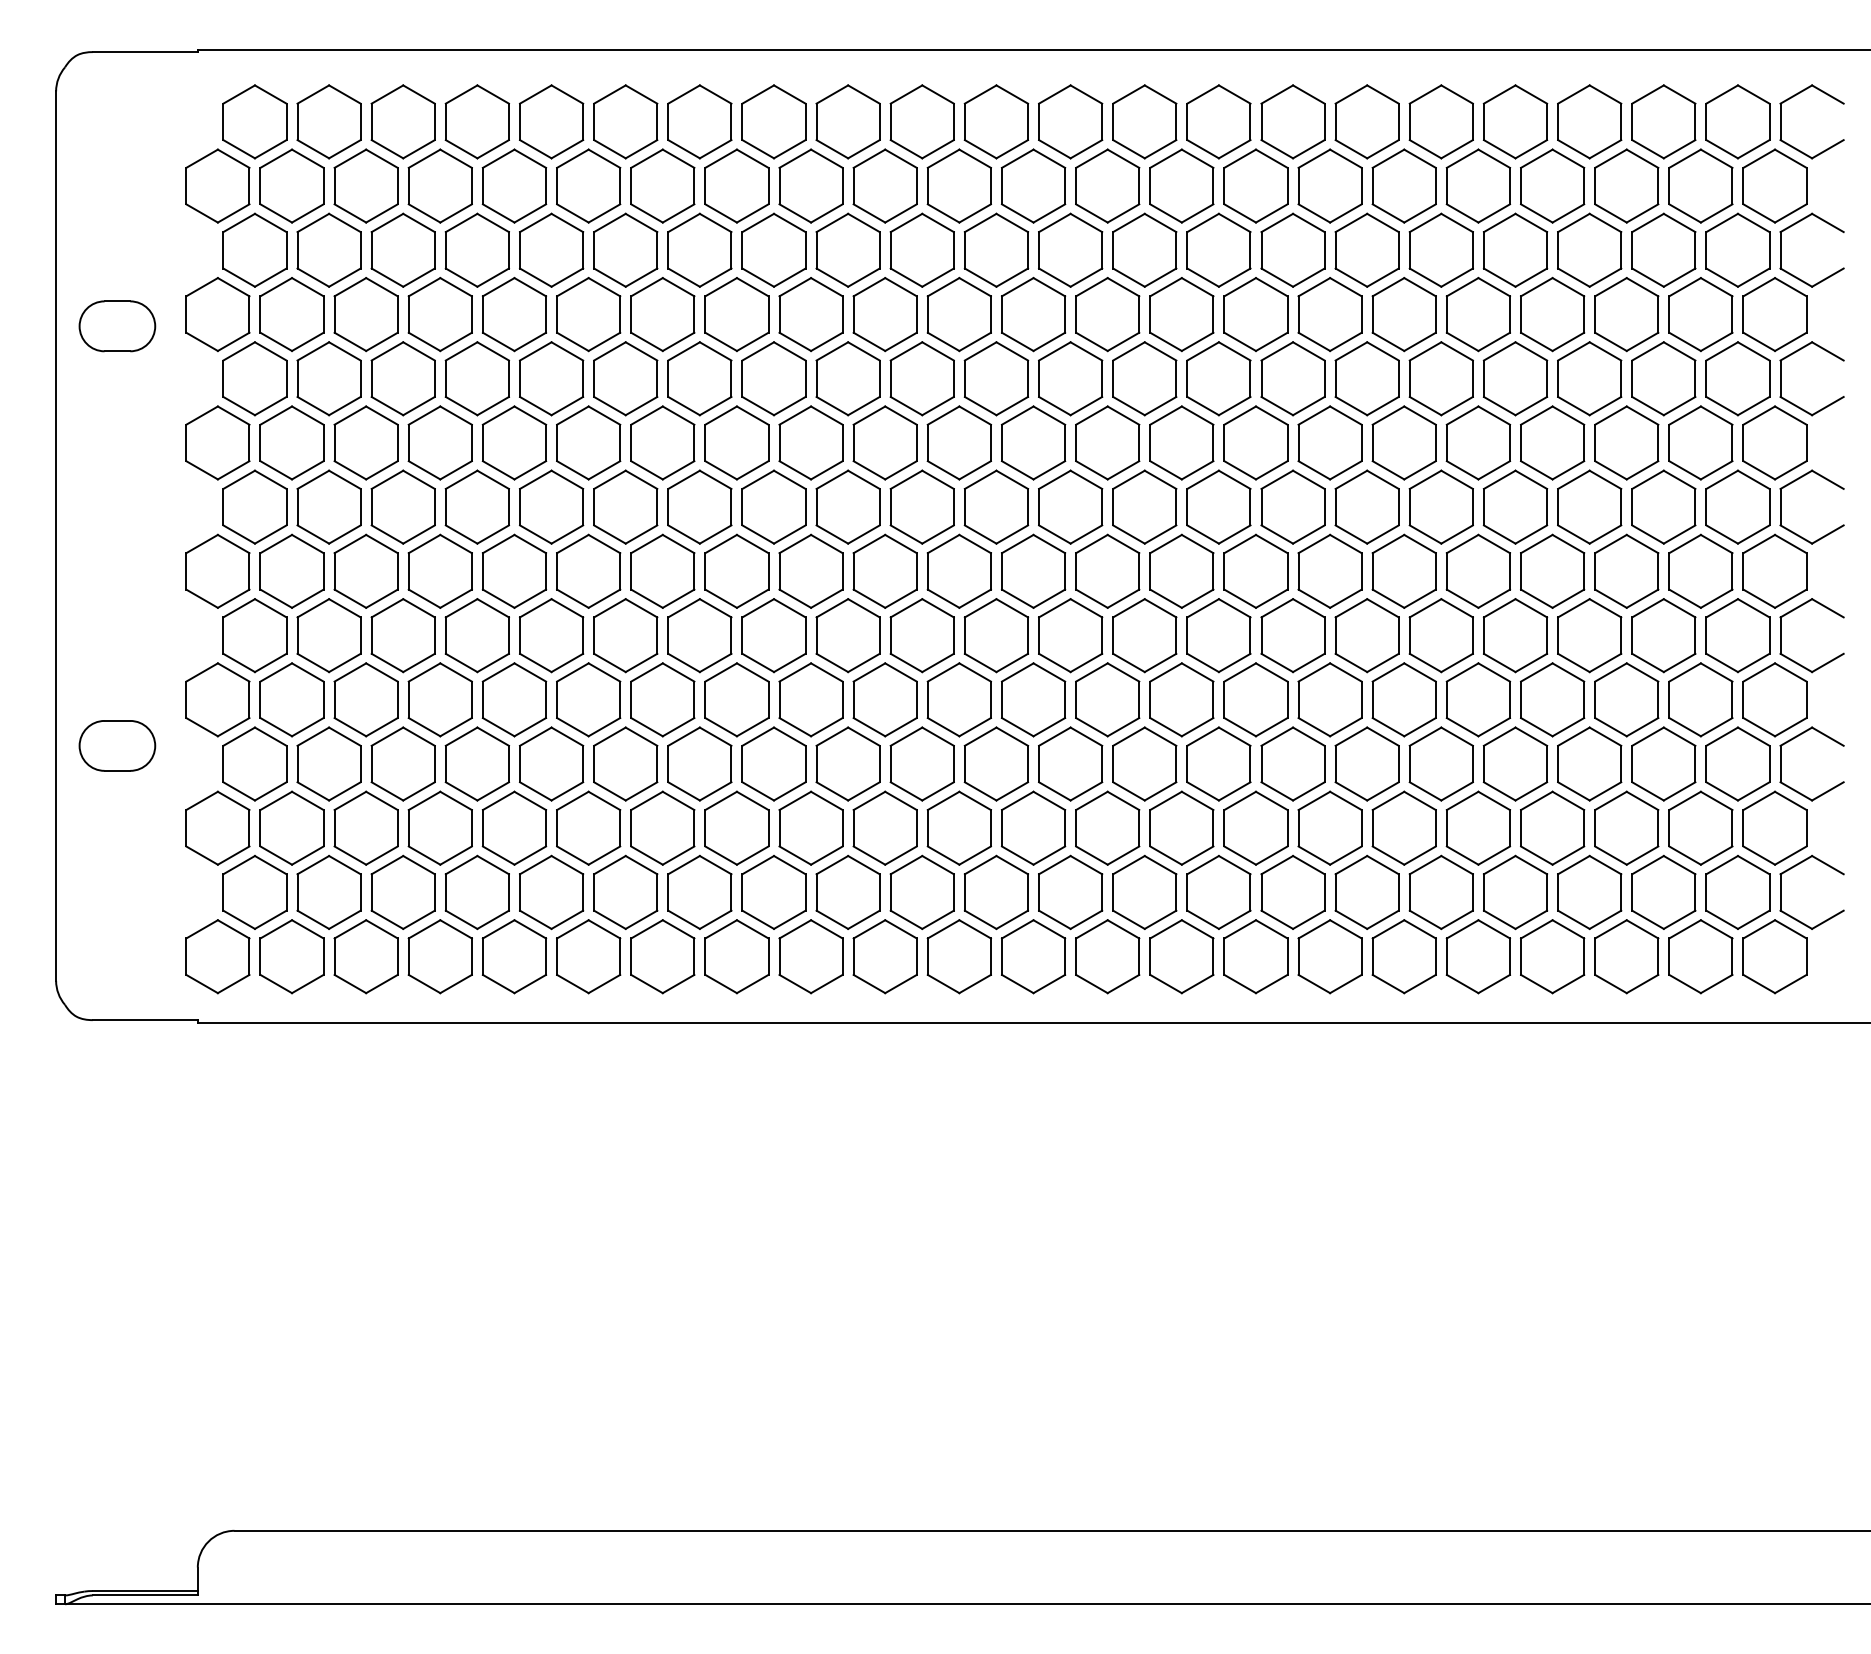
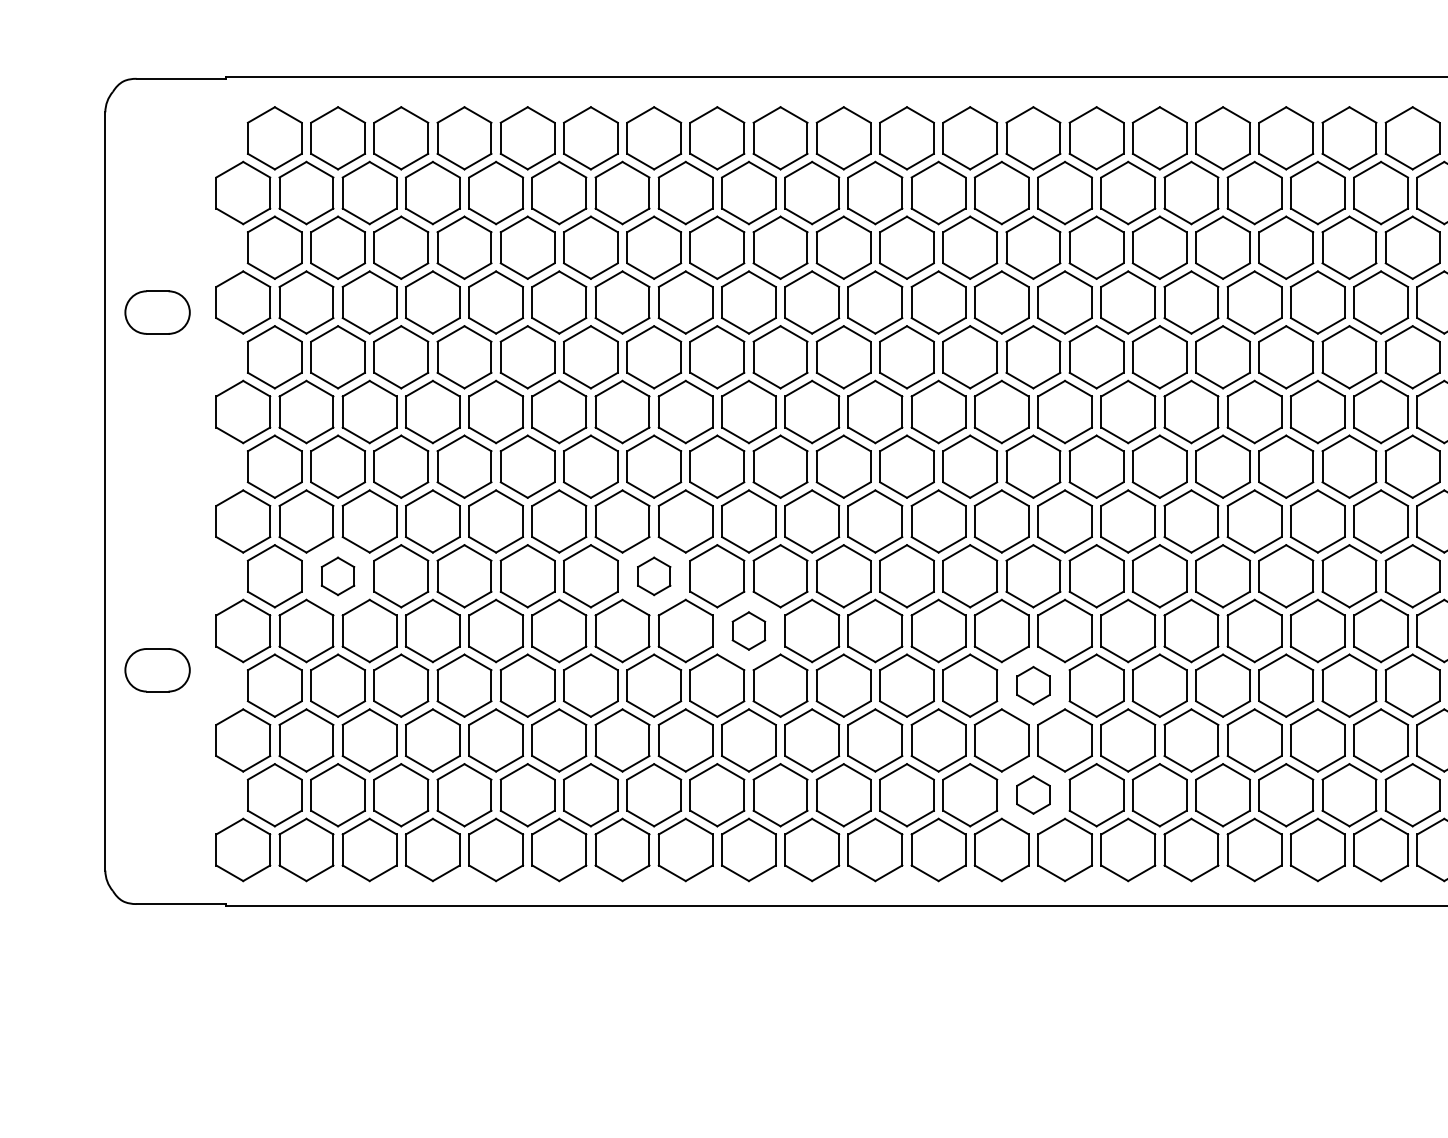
part: (328, 635) -> (337, 576), size x0.6
part: (699, 635) -> (653, 576), size x0.6
part: (810, 699) -> (748, 630), size x0.6
part: (1144, 763) -> (1033, 685), size x0.6
part: (1144, 891) -> (1033, 794), size x0.6

